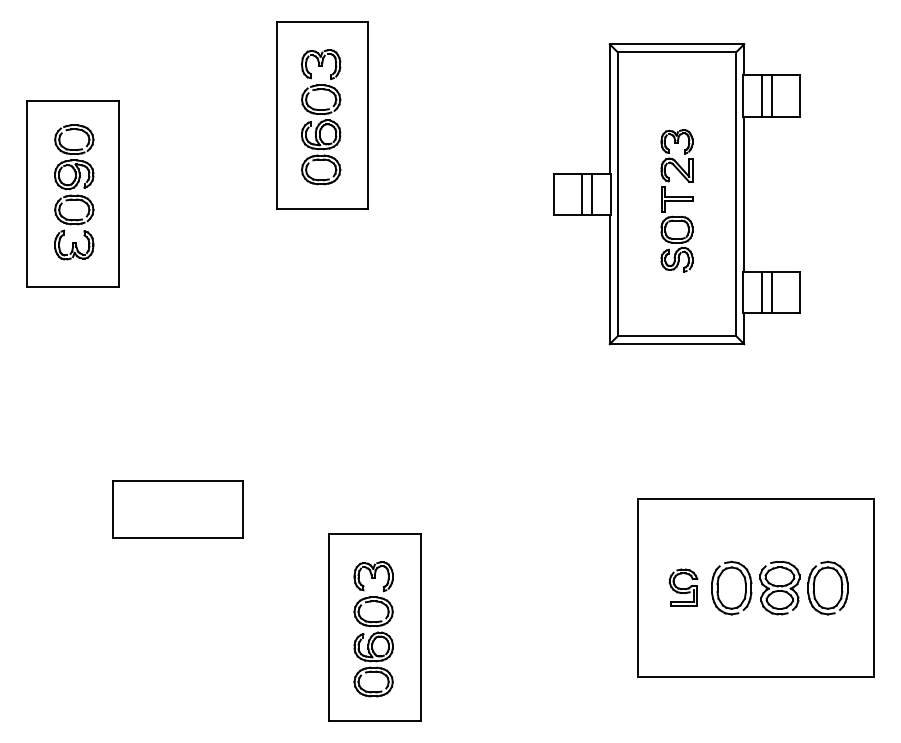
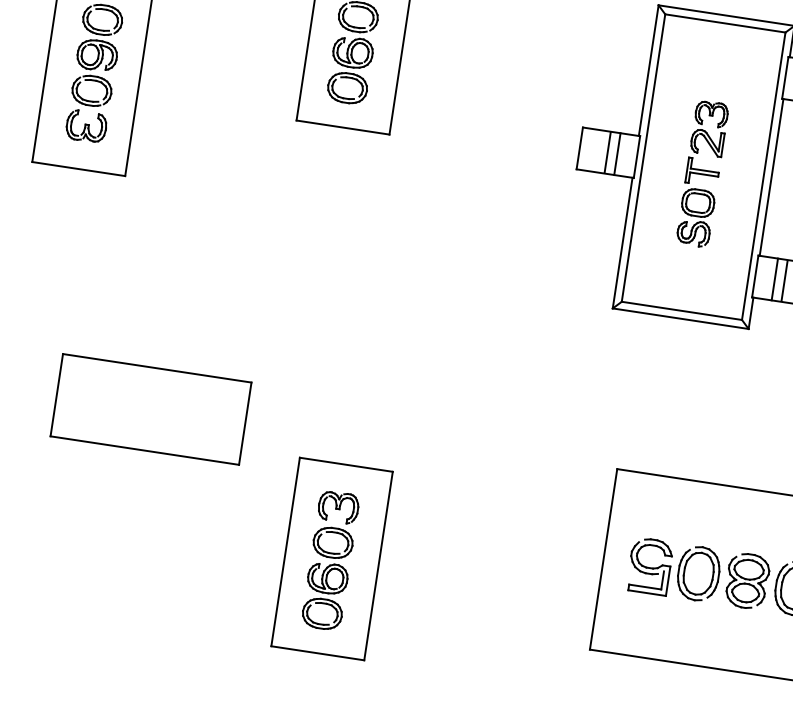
part: (177, 509) -> (150, 409), size x1.43
part: (683, 587) -> (650, 565), size x1.43

